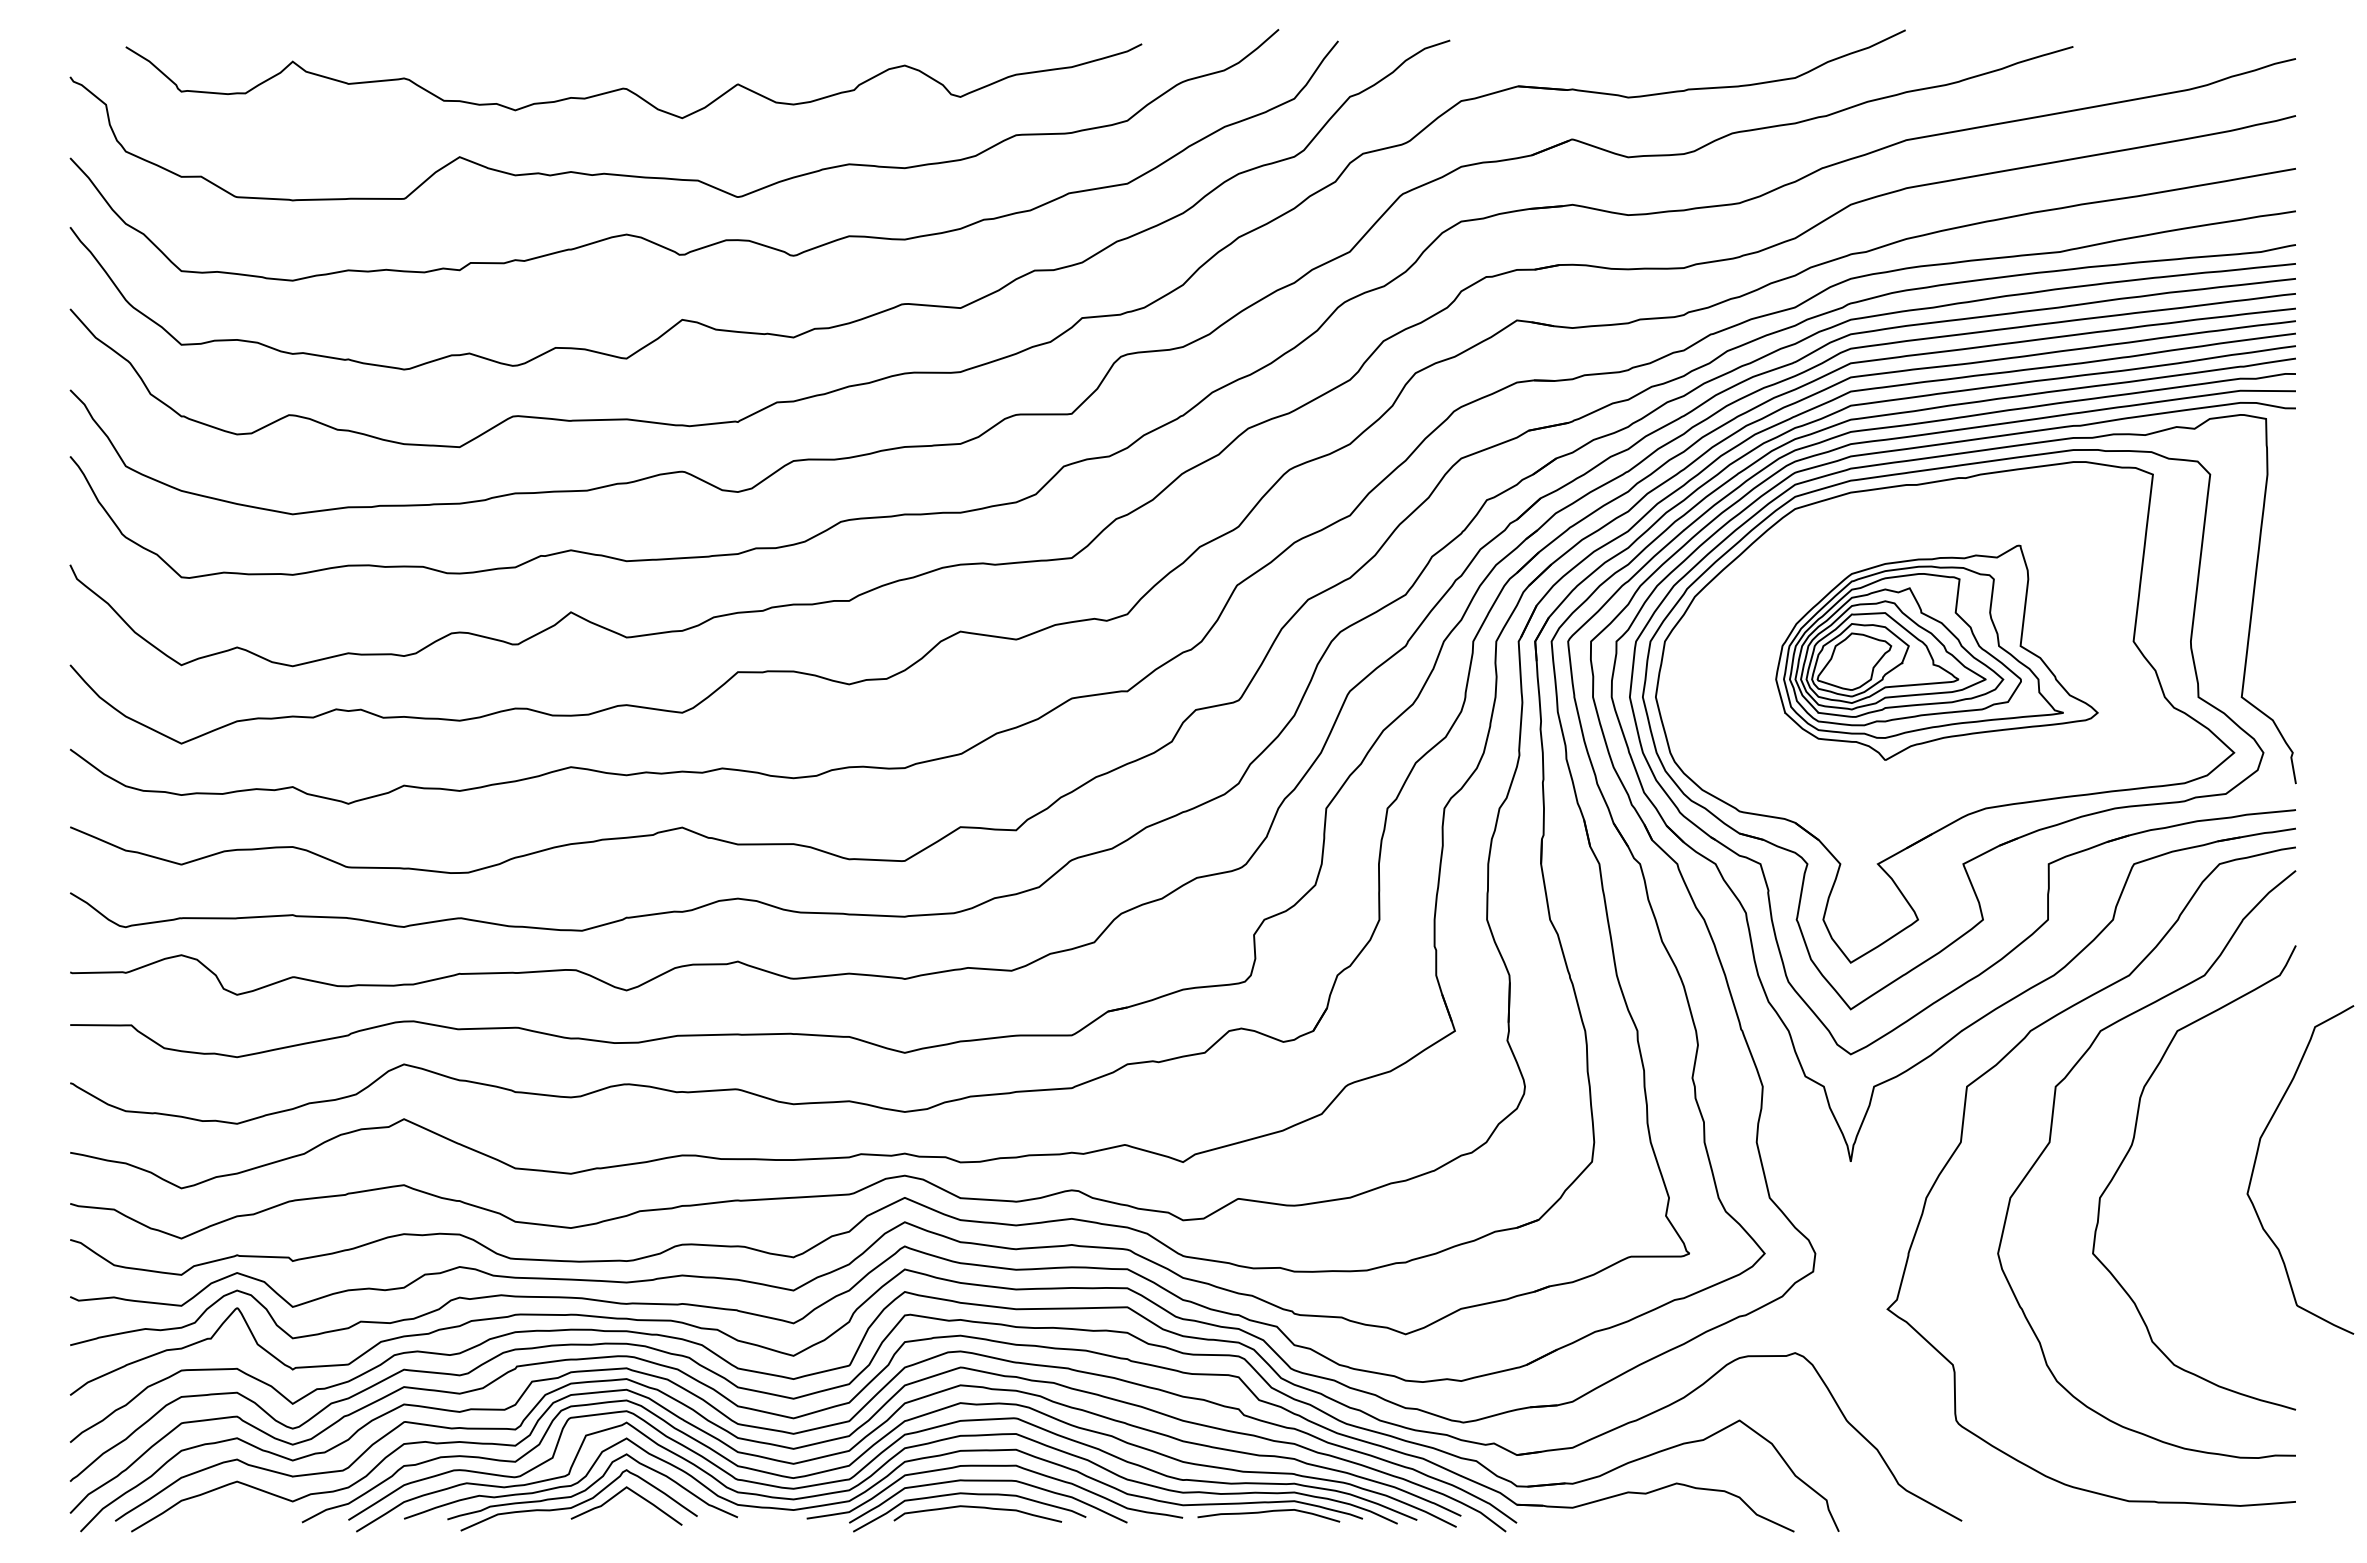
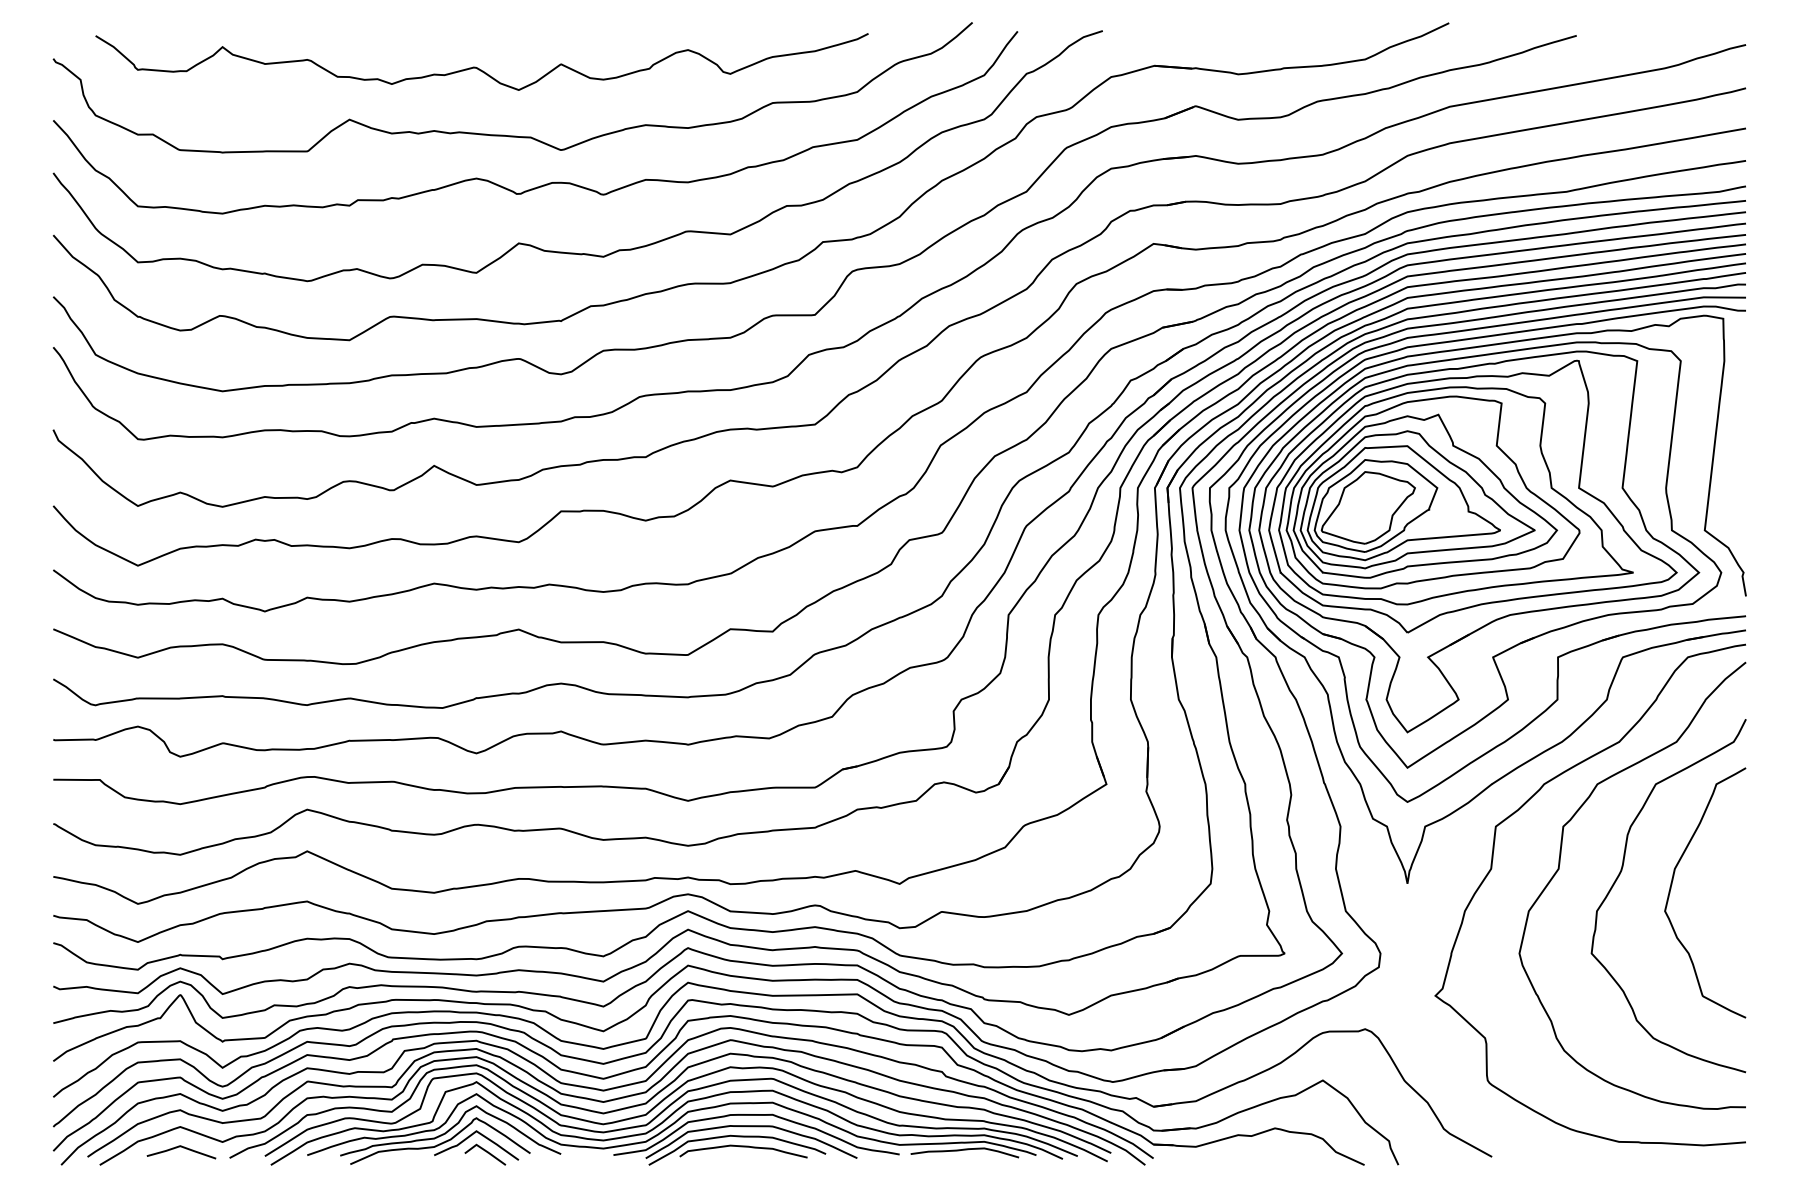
part: (1936, 652) -> (1472, 496), size x1.67
curve: (2256, 1160) -> (1671, 885), moved
line: (241, 1509) -> (183, 1148), added
line: (640, 1515) -> (487, 1152), added

